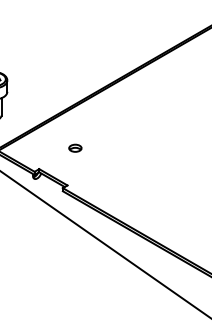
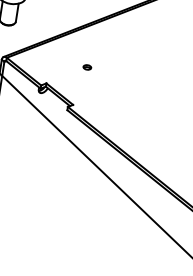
part: (75, 147) -> (87, 66), size x0.6

